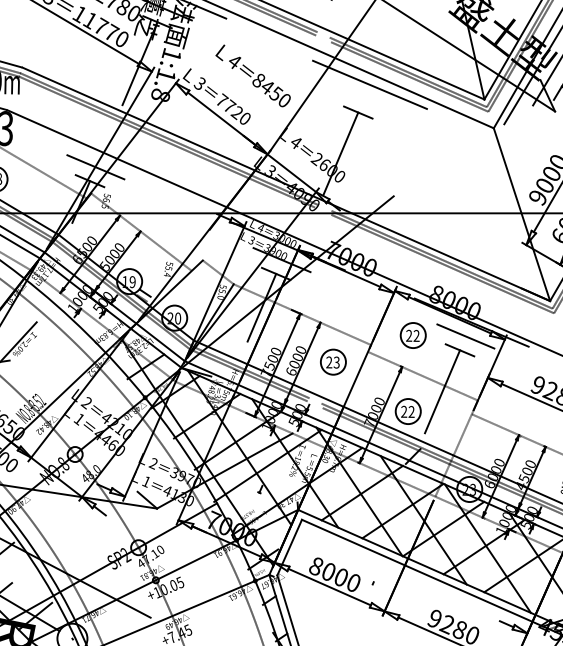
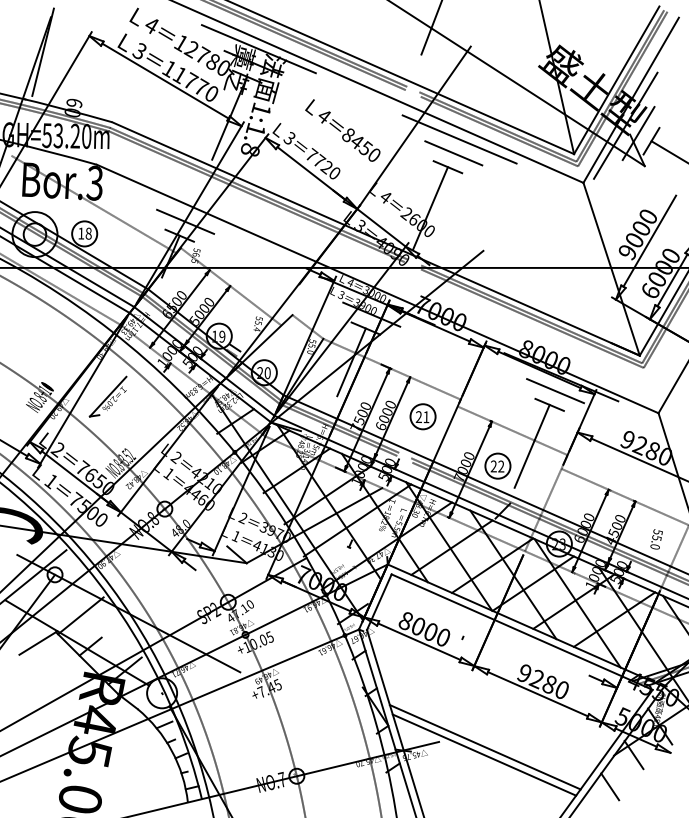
line: (363, 98) -> (453, 153), added
part: (412, 334) -> (502, 389), removed
text: (336, 362) -> (426, 417), 23 -> 21

